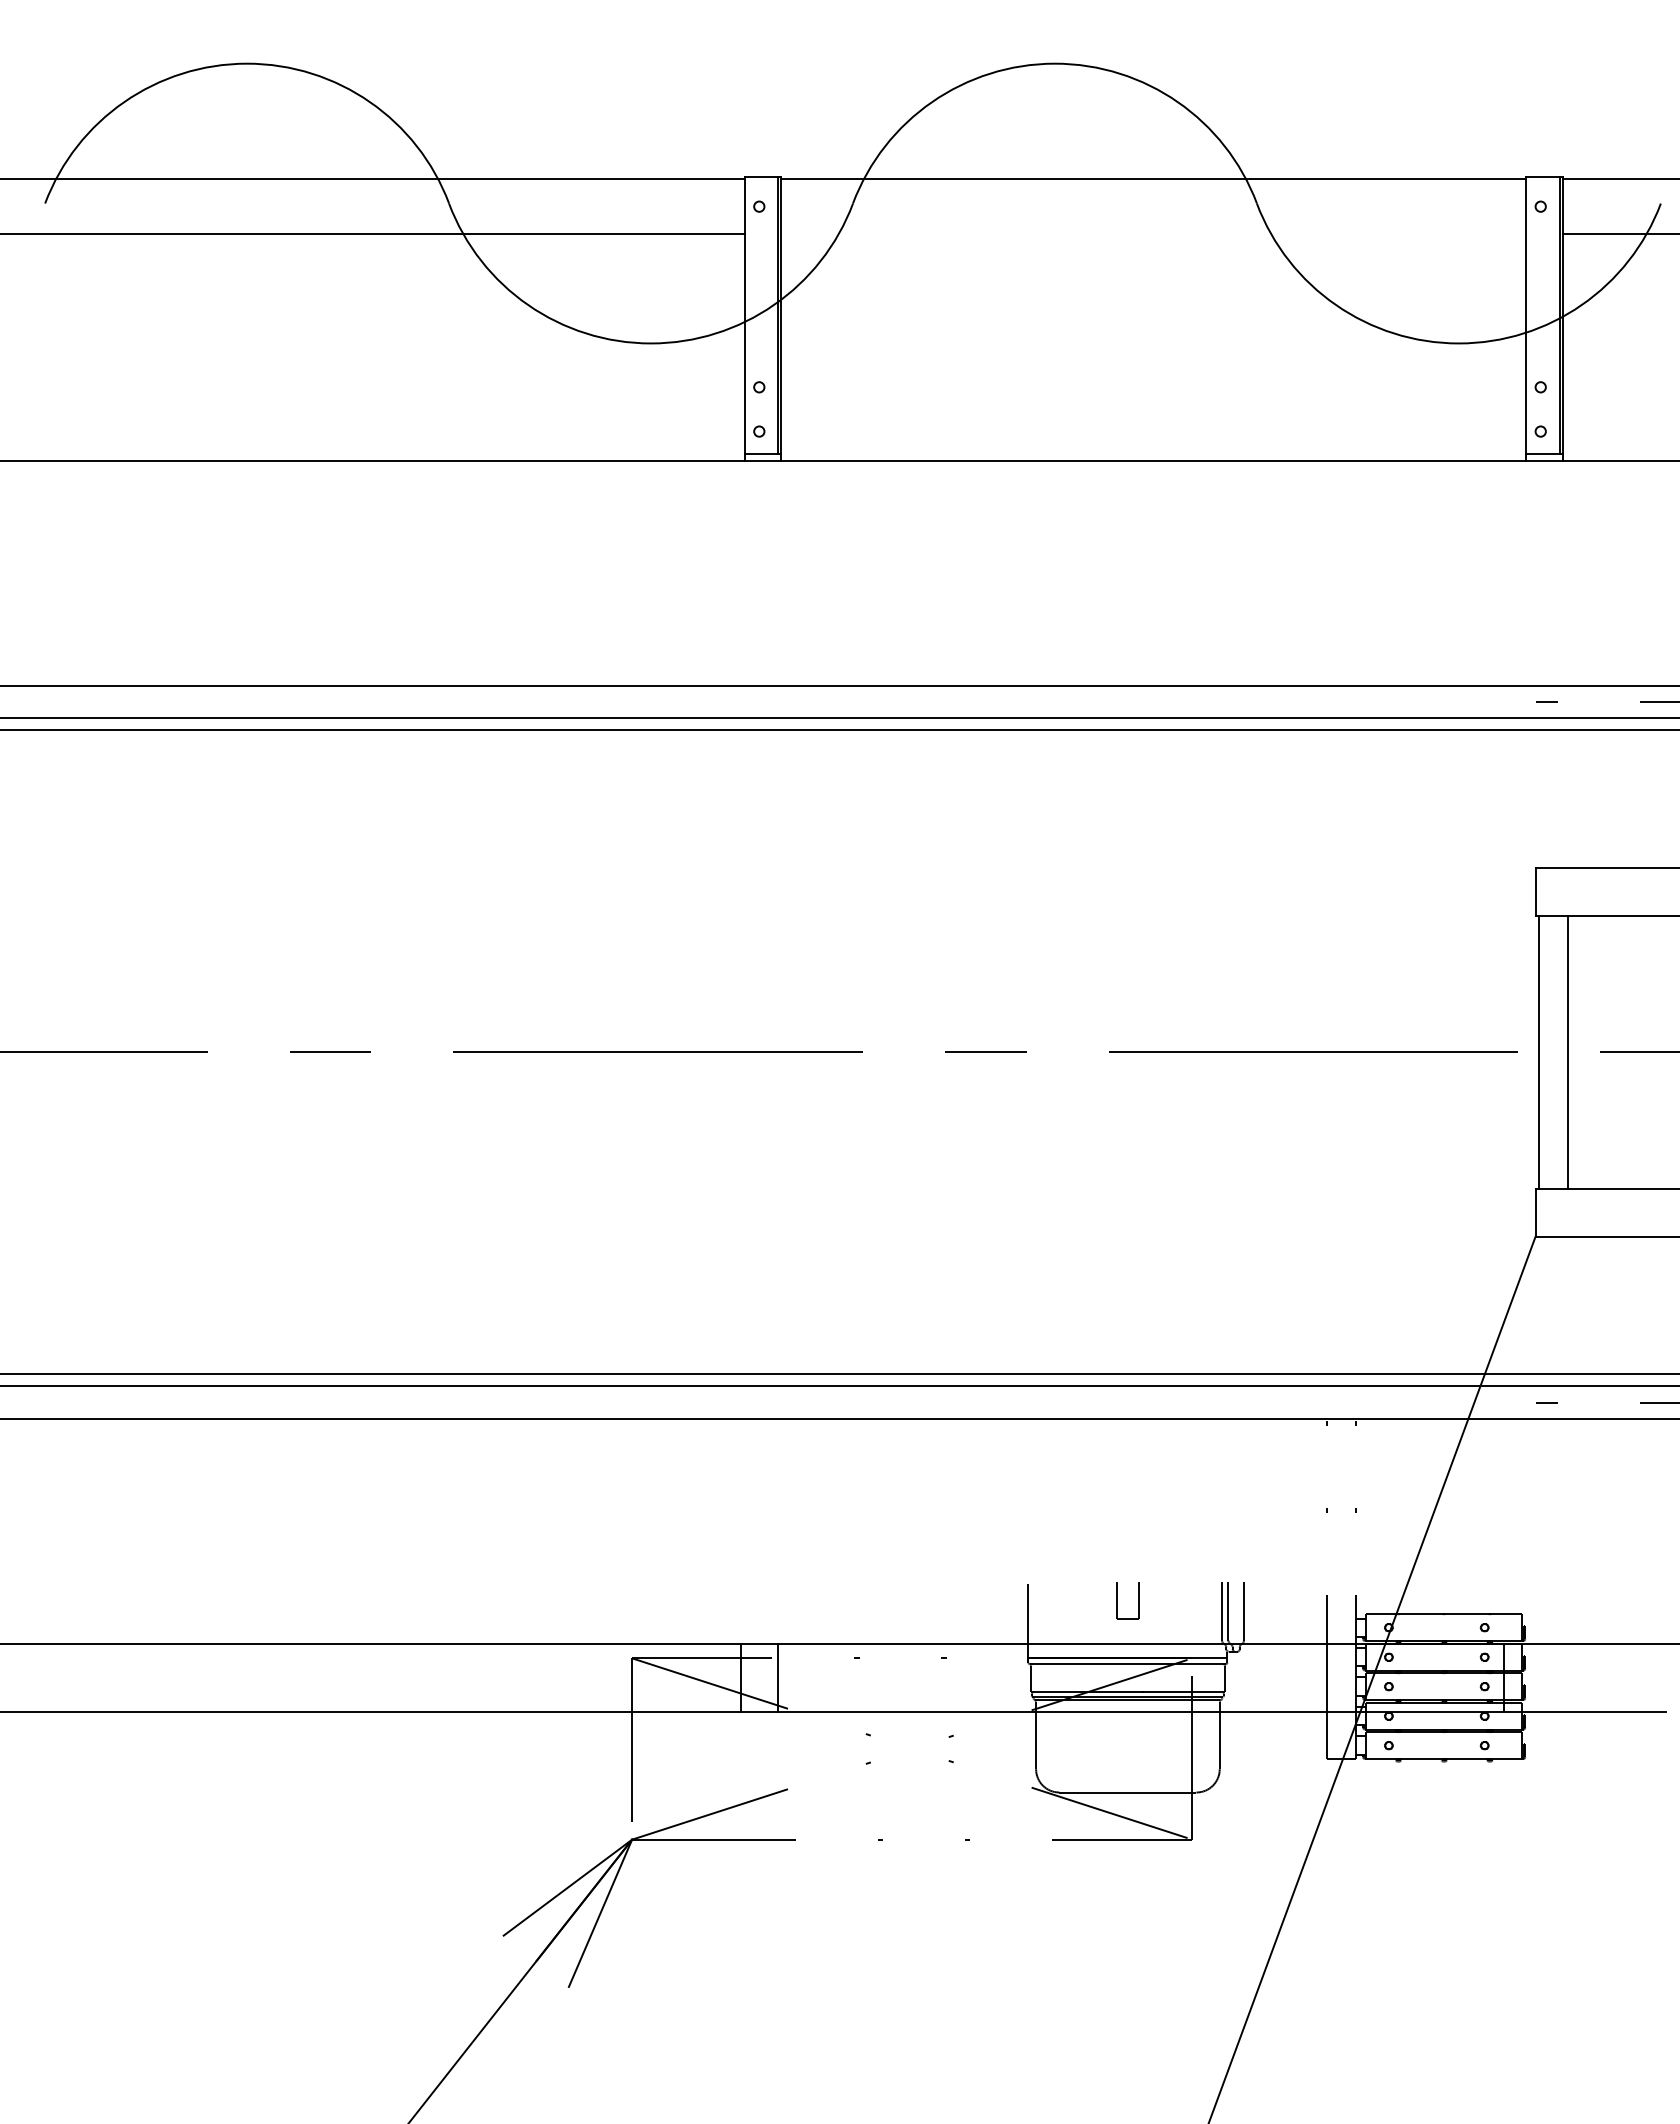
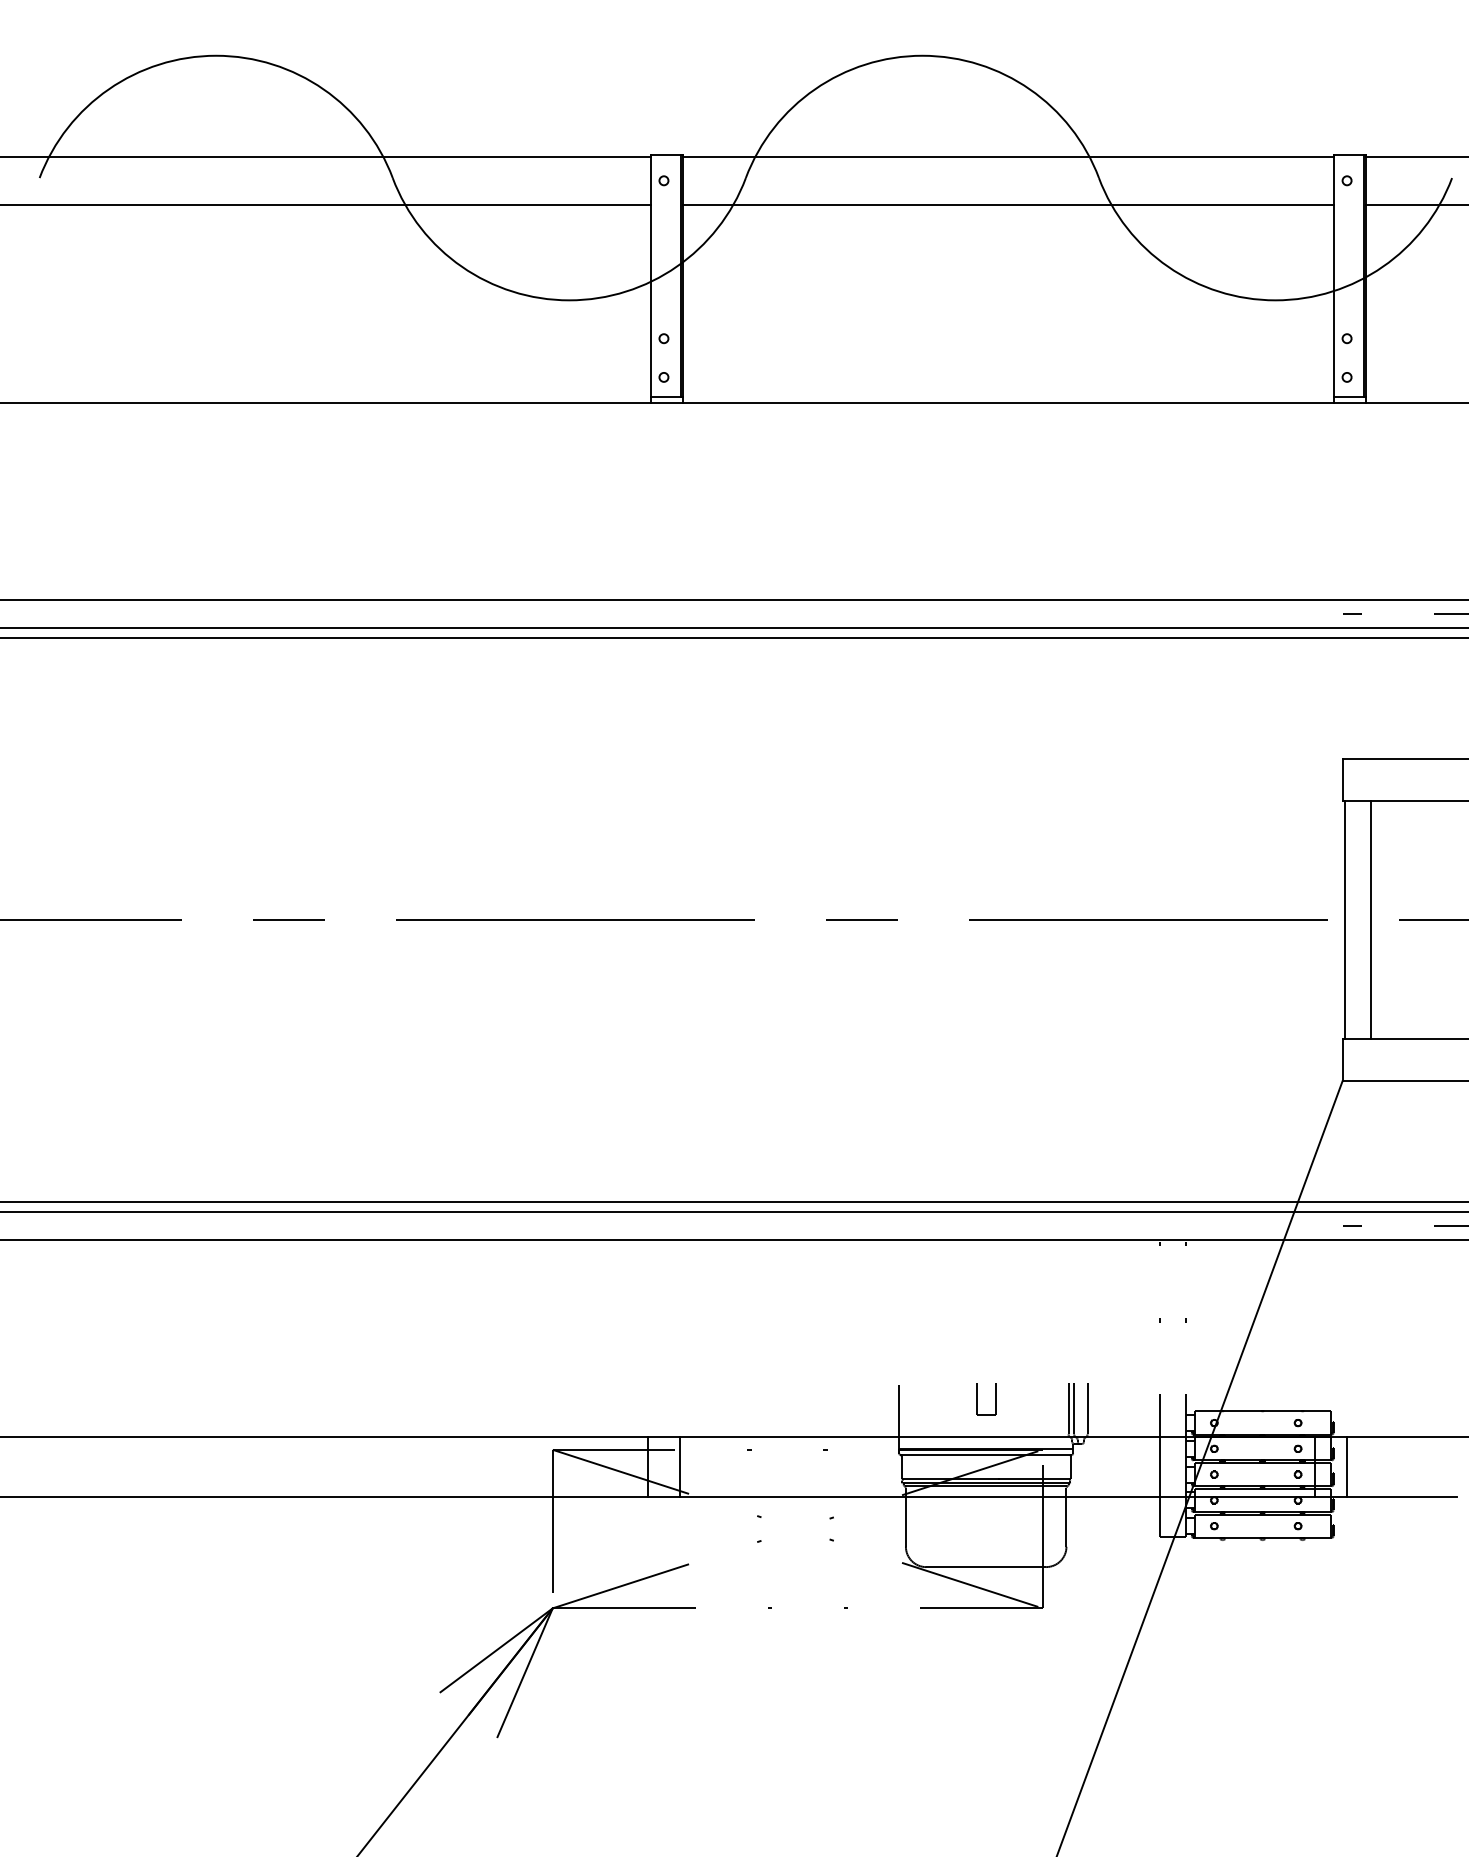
line: (1153, 234) -> (1008, 205), added
line: (1540, 1677) -> (1346, 1466), added

